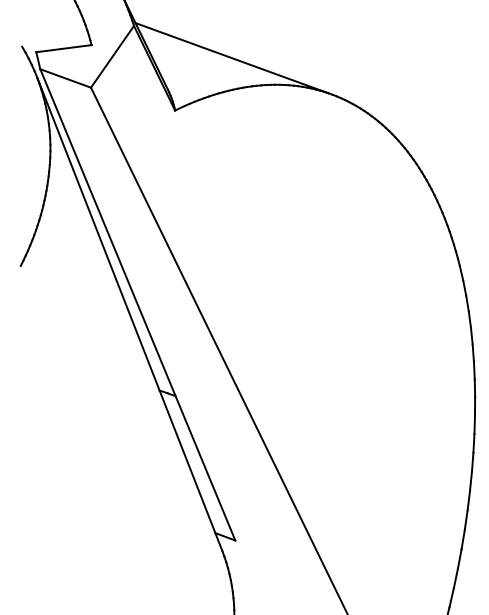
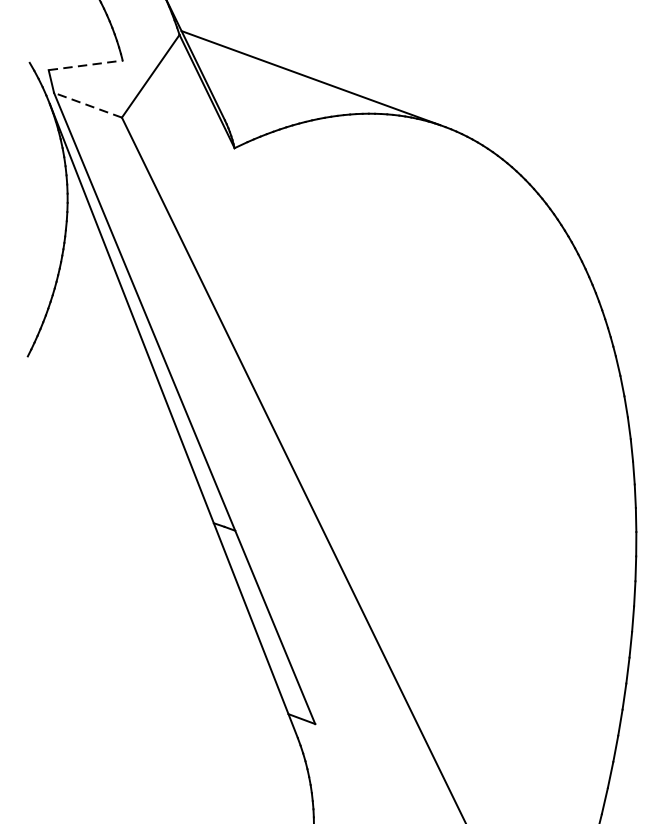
line: (63, 48) -> (85, 65), solid -> dashed
line: (65, 78) -> (87, 105), solid -> dashed

